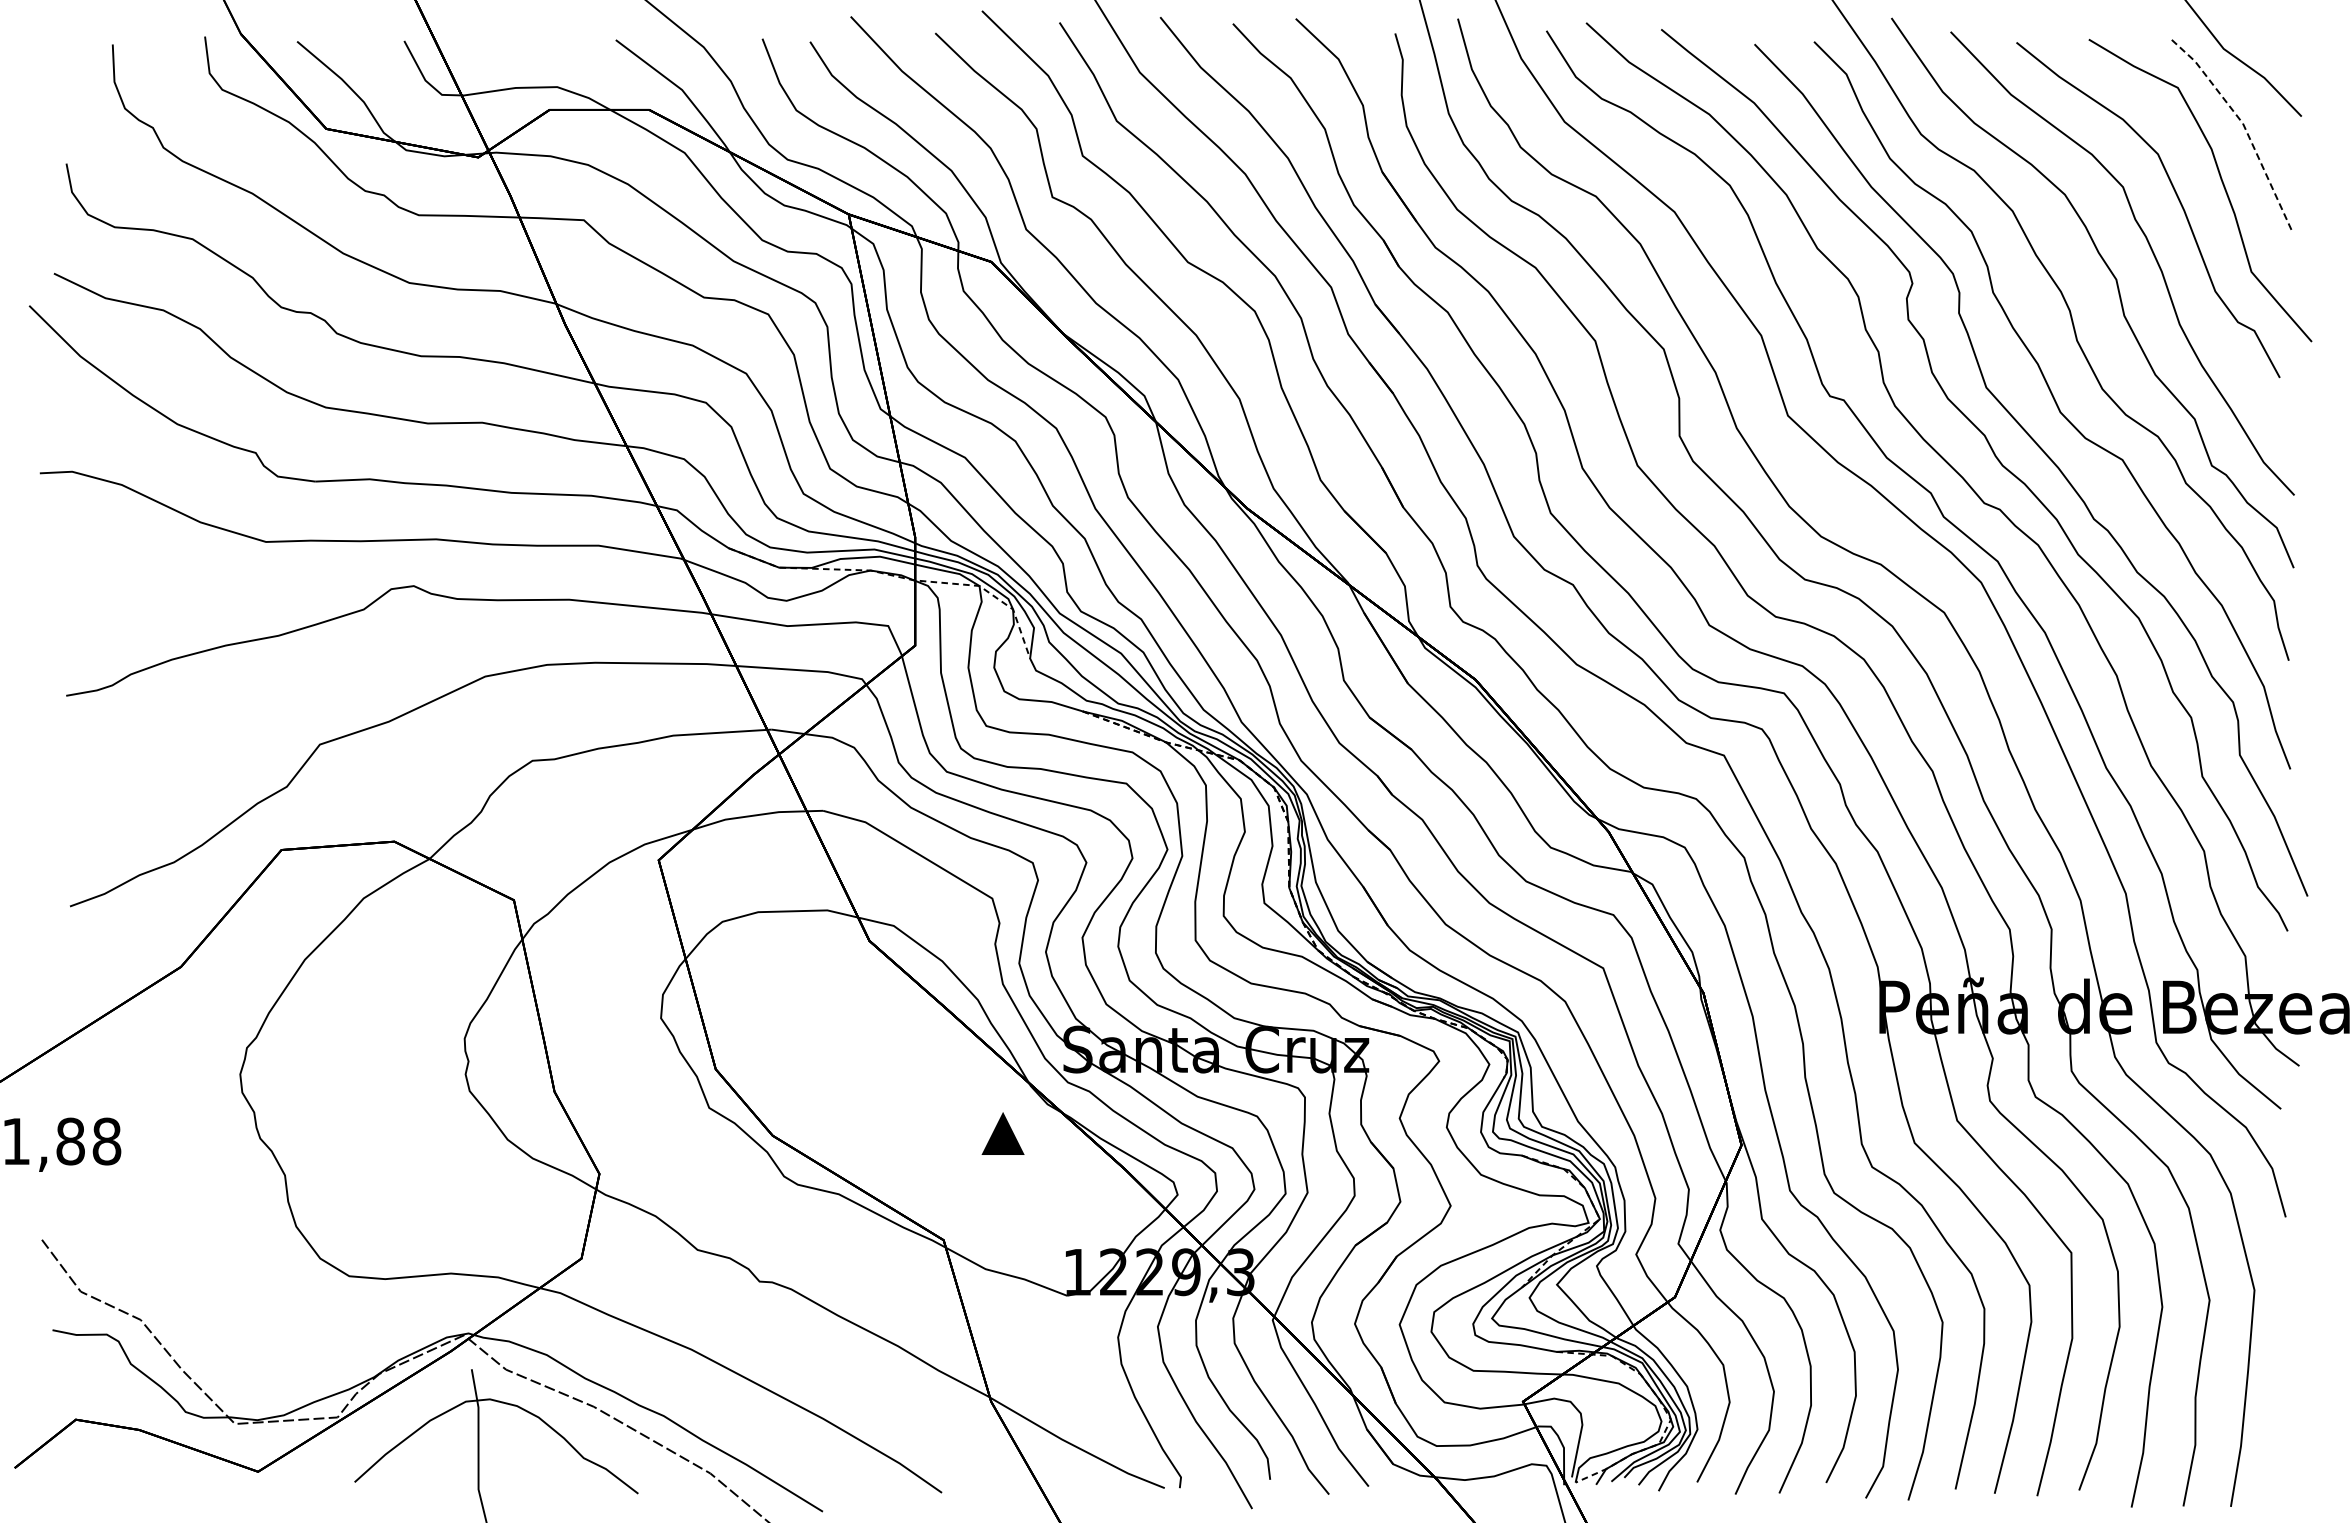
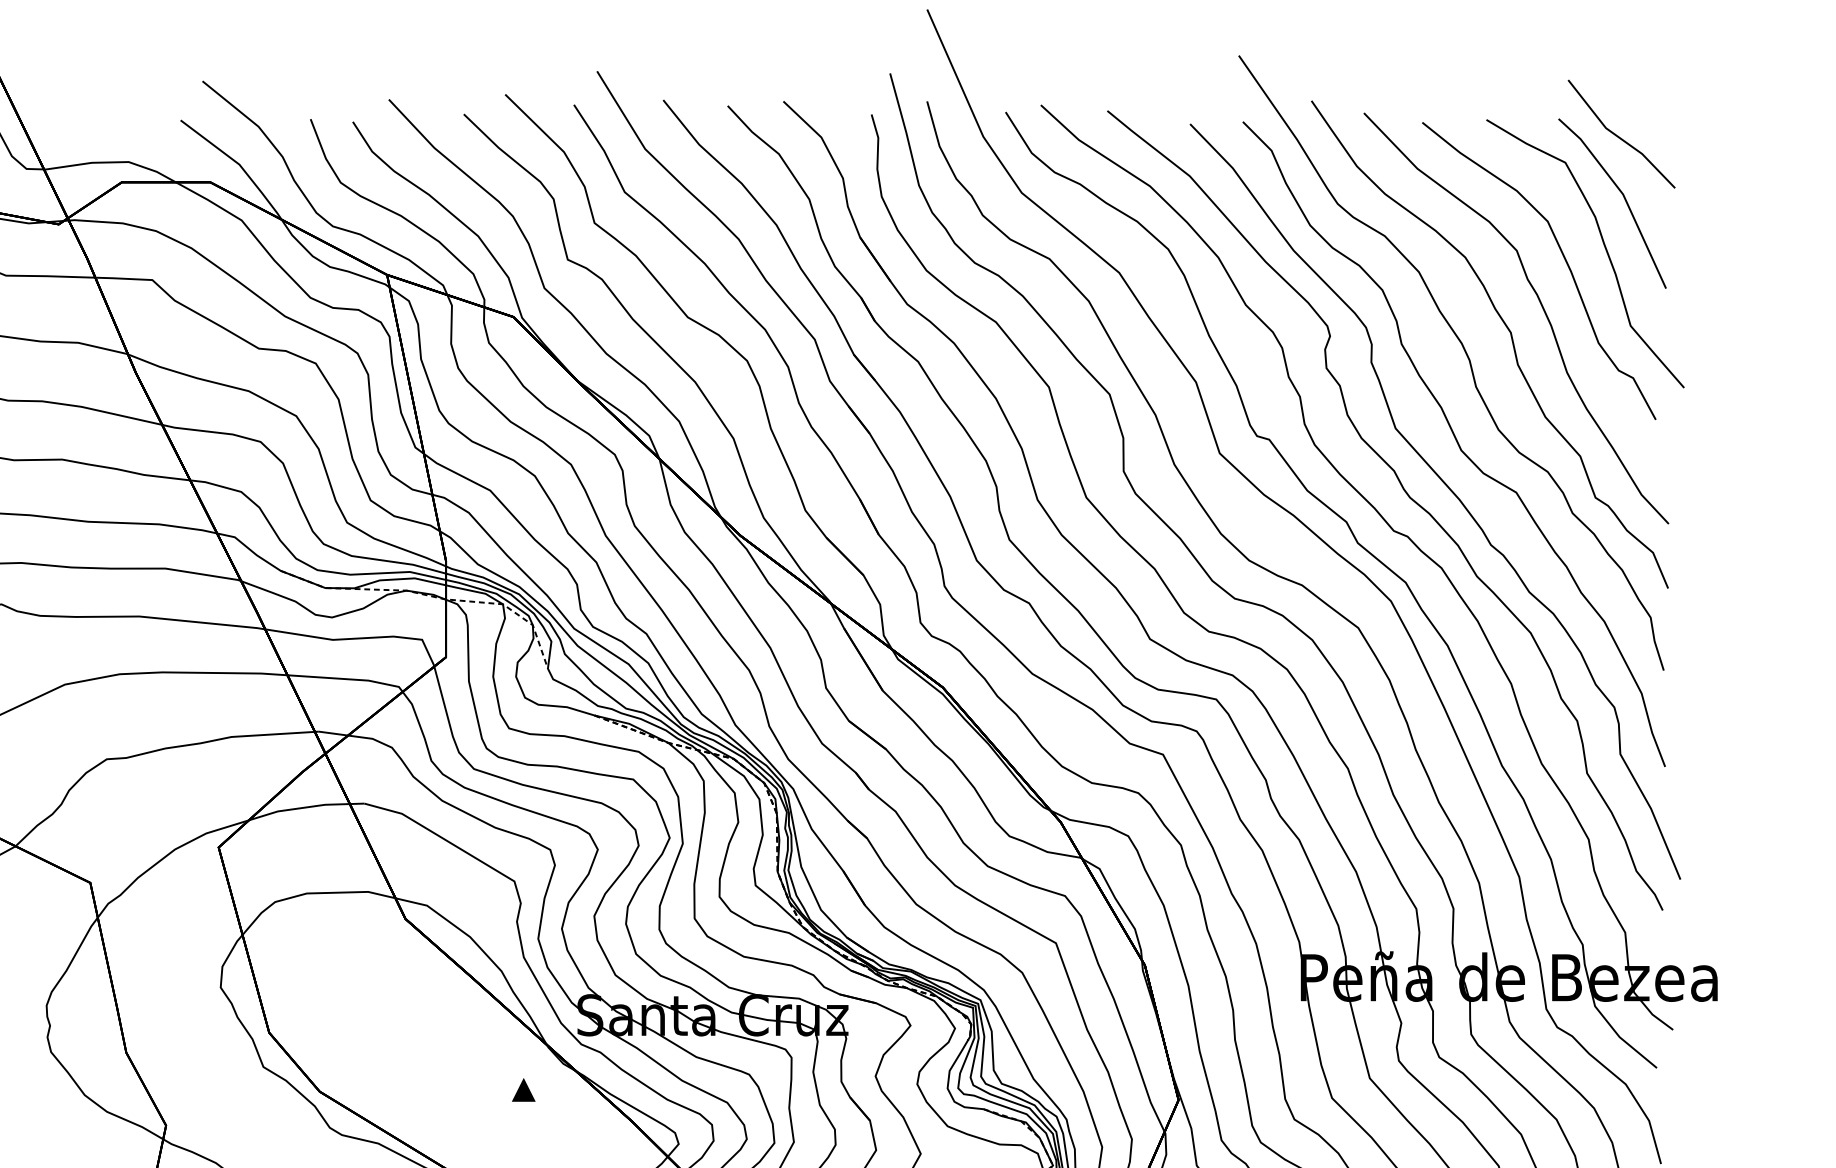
line: (2243, 124) -> (1623, 195), dashed -> solid
part: (1002, 1133) -> (523, 1089), size x0.62

